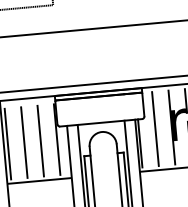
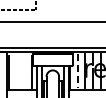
line: (155, 129) -> (77, 71), solid -> dashed
line: (41, 139) -> (24, 71), removed
line: (24, 141) -> (16, 71), removed

